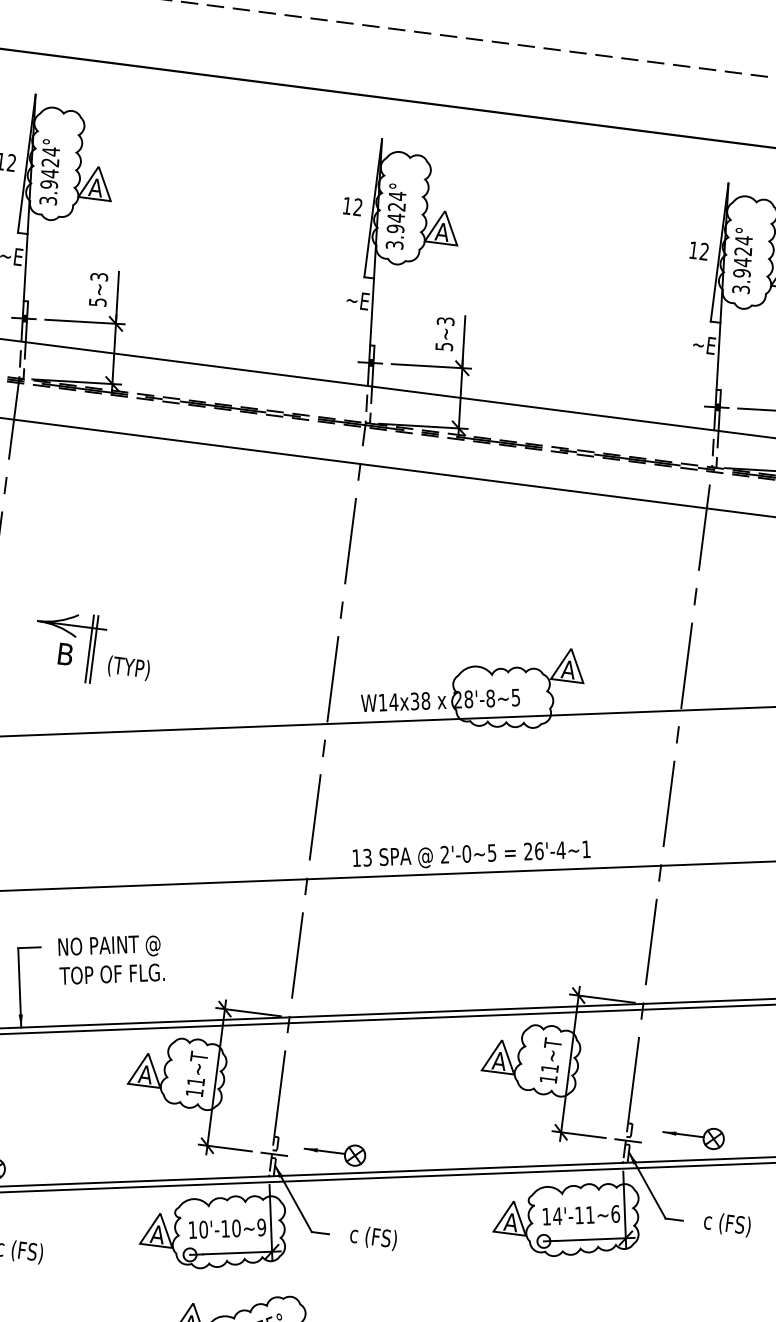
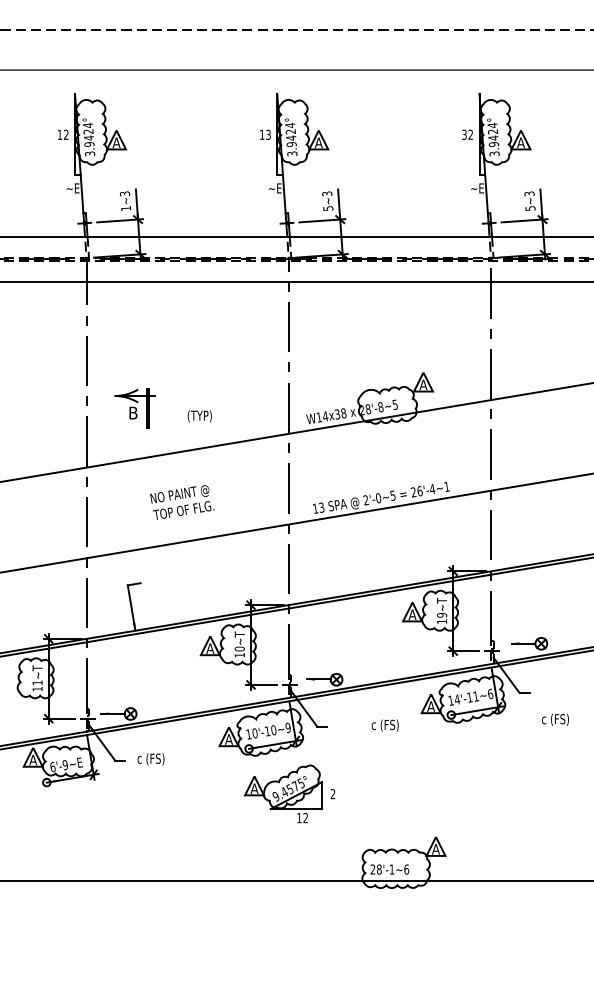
text: (358, 206) -> (268, 134), 12 -> 13
text: (693, 249) -> (464, 134), 12 -> 32
text: (98, 302) -> (126, 208), 5~3 -> 1~3
text: (128, 668) -> (199, 416), moved
text: (111, 960) -> (182, 502), moved
text: (550, 1067) -> (442, 614), 11~T -> 19~T
text: (195, 1080) -> (239, 648), 11~T -> 10~T
text: (727, 1223) -> (555, 719), moved
text: (372, 1237) -> (384, 725), moved

